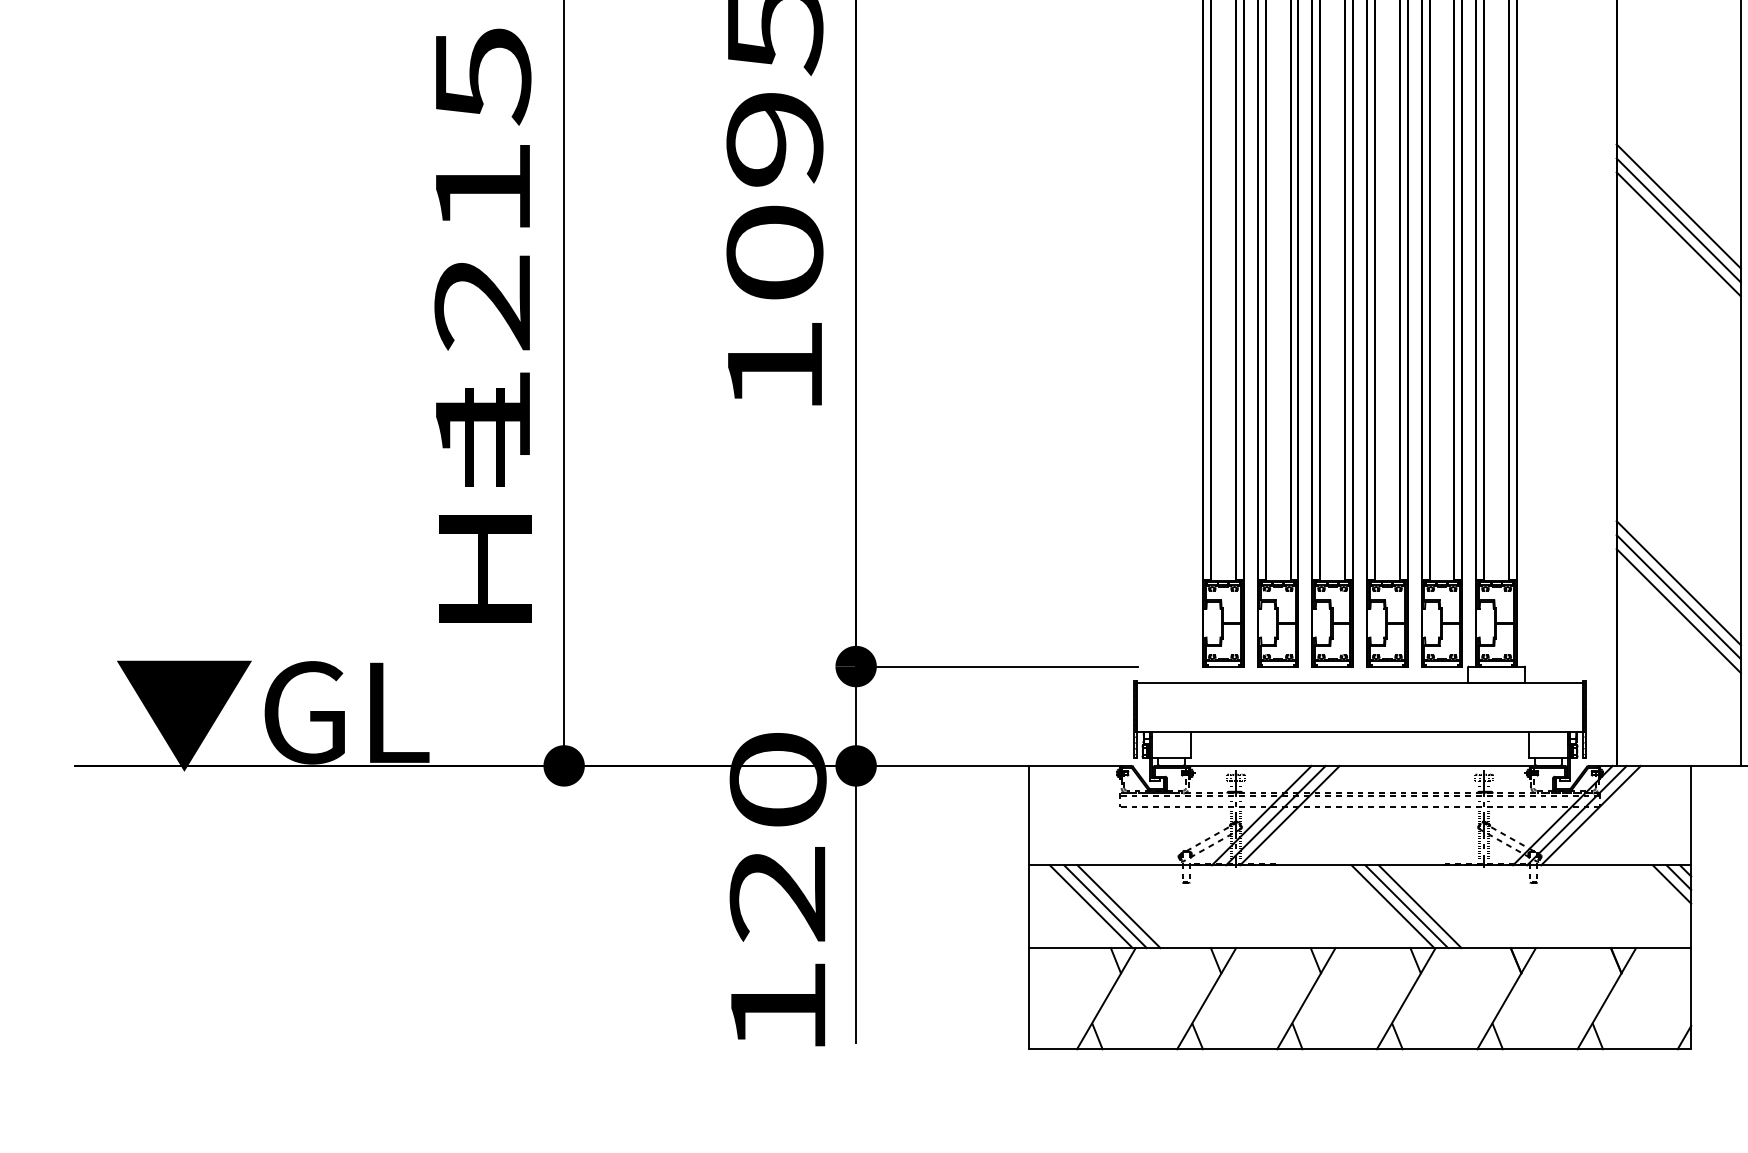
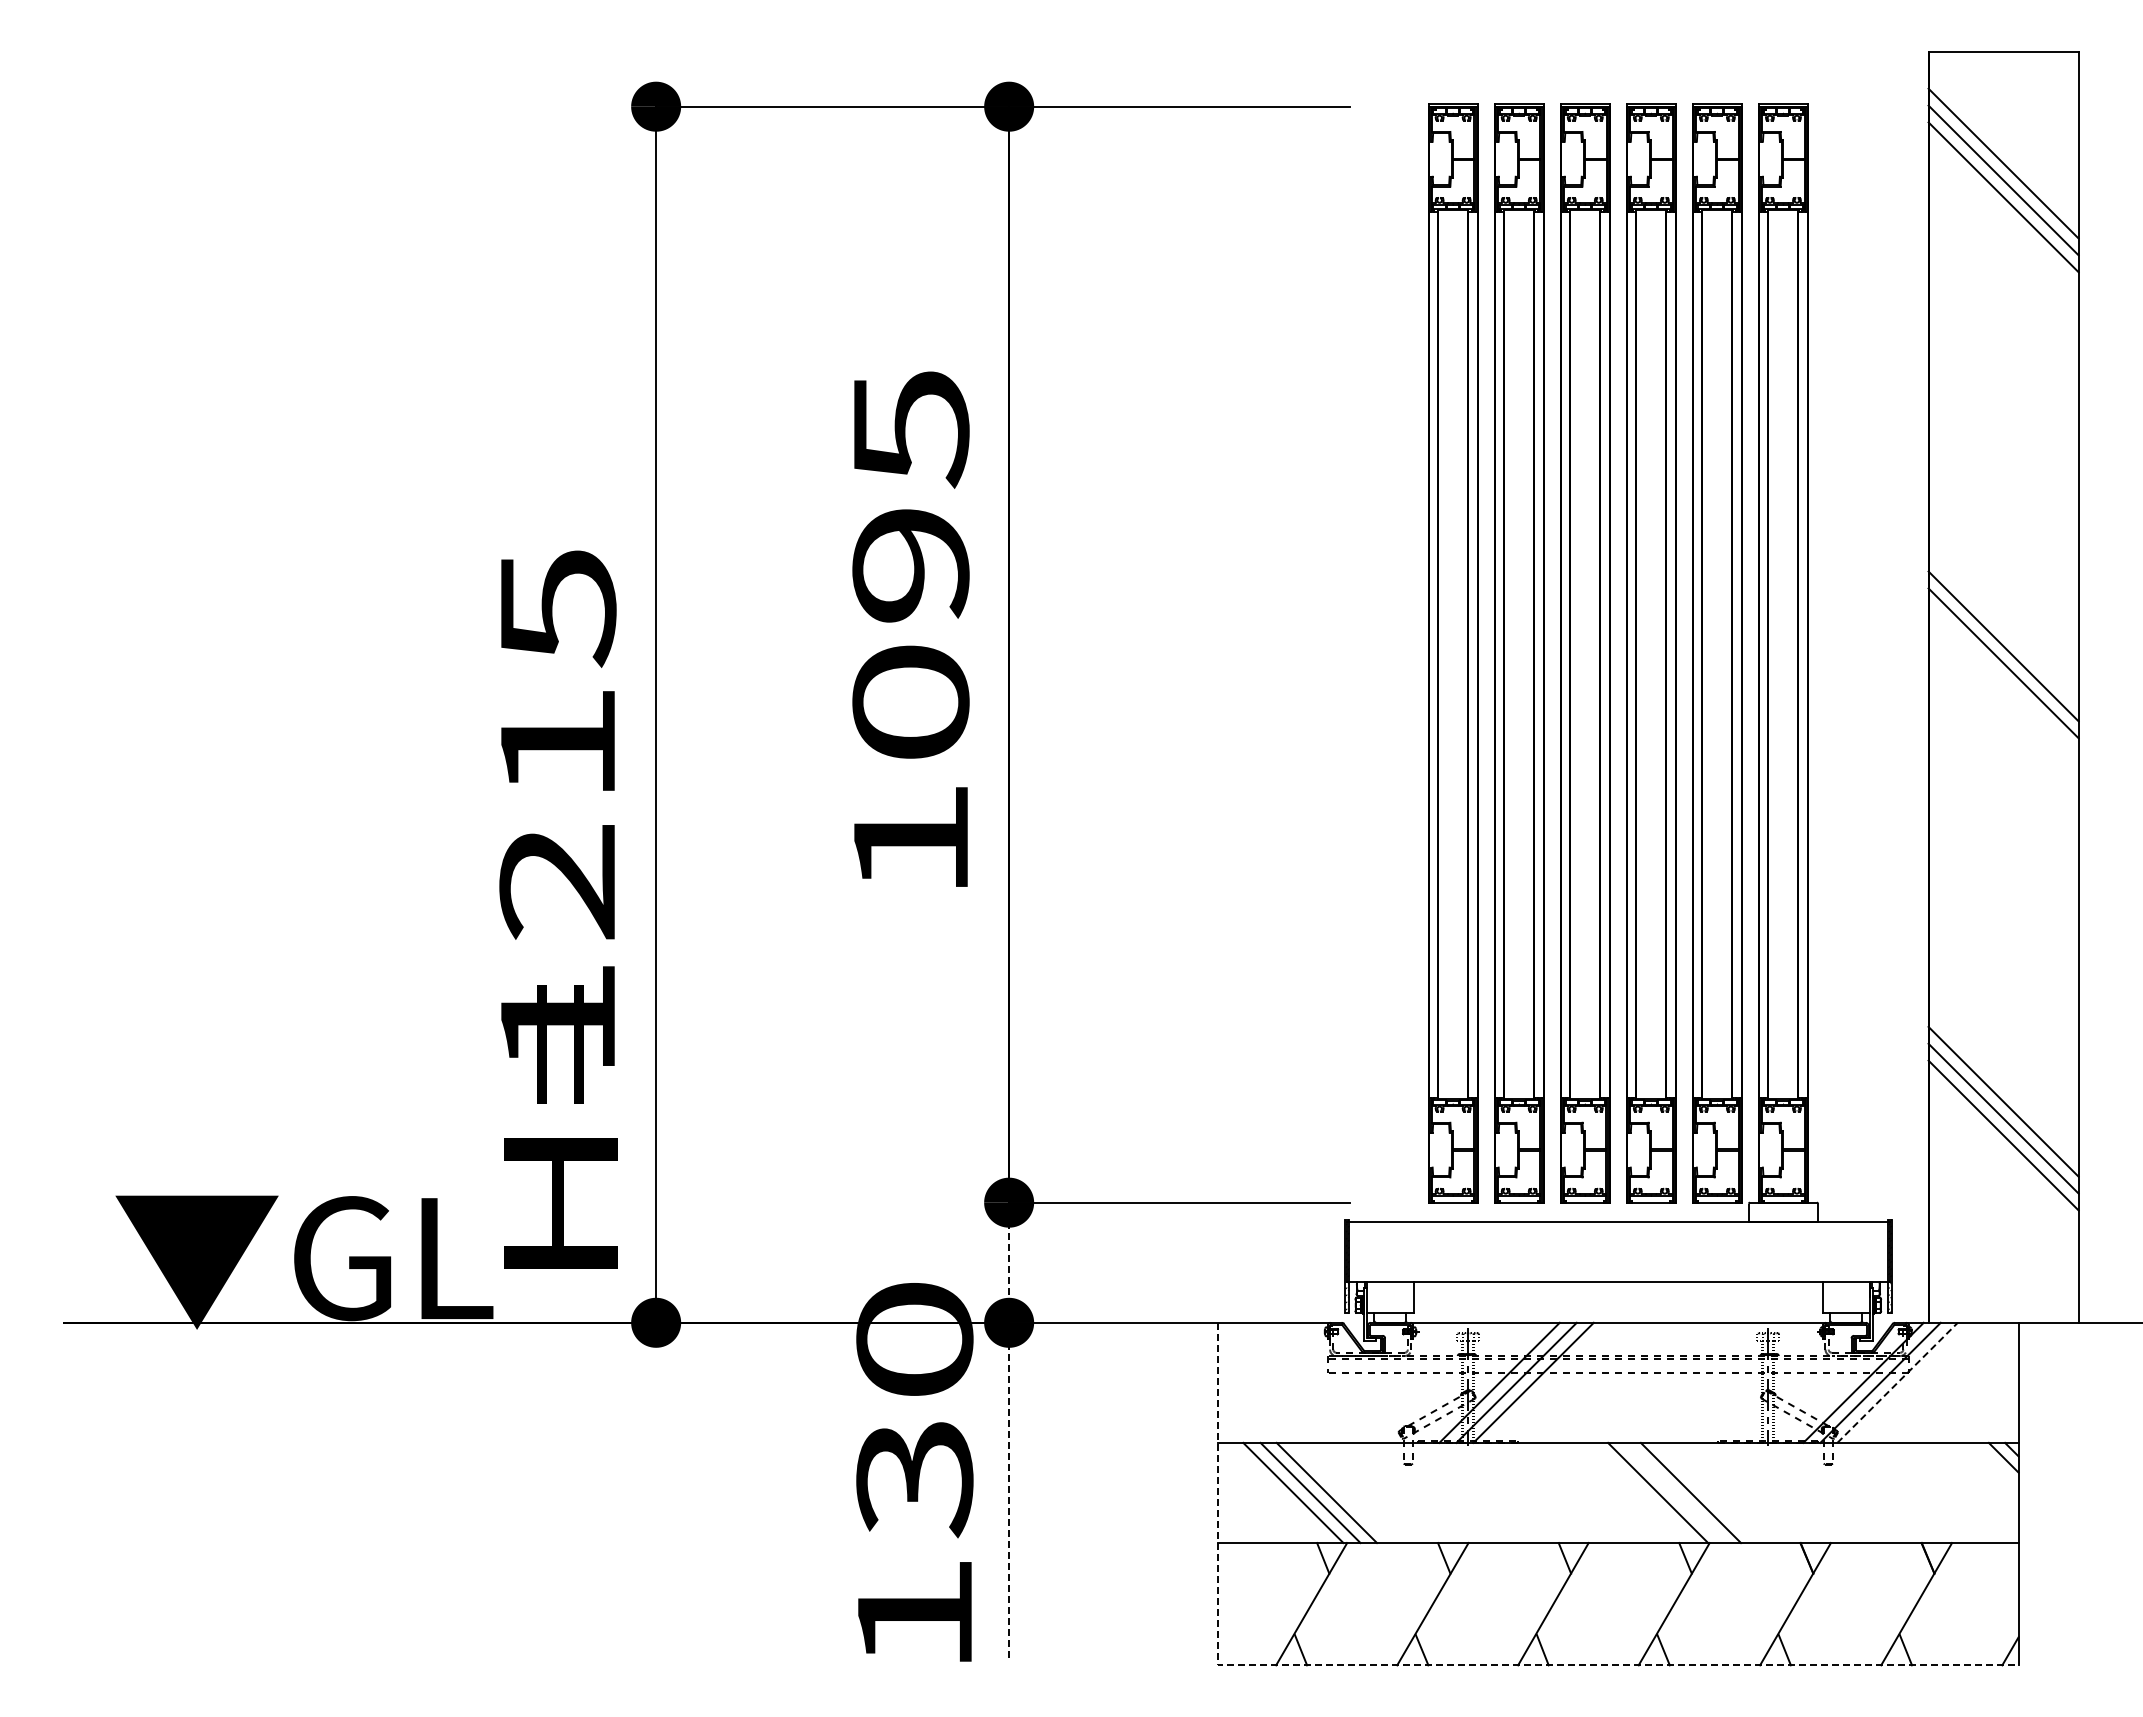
line: (1678, 234) -> (2003, 680), removed
text: (483, 325) -> (558, 909), moved
line: (1591, 815) -> (1897, 1382), solid -> dashed
line: (856, 855) -> (1009, 1430), solid -> dashed
line: (1672, 883) -> (1995, 1465), removed
text: (777, 895) -> (914, 1479), 120 -> 130
line: (1406, 906) -> (1674, 1492), removed
line: (1217, 1049) -> (1446, 1665), solid -> dashed

